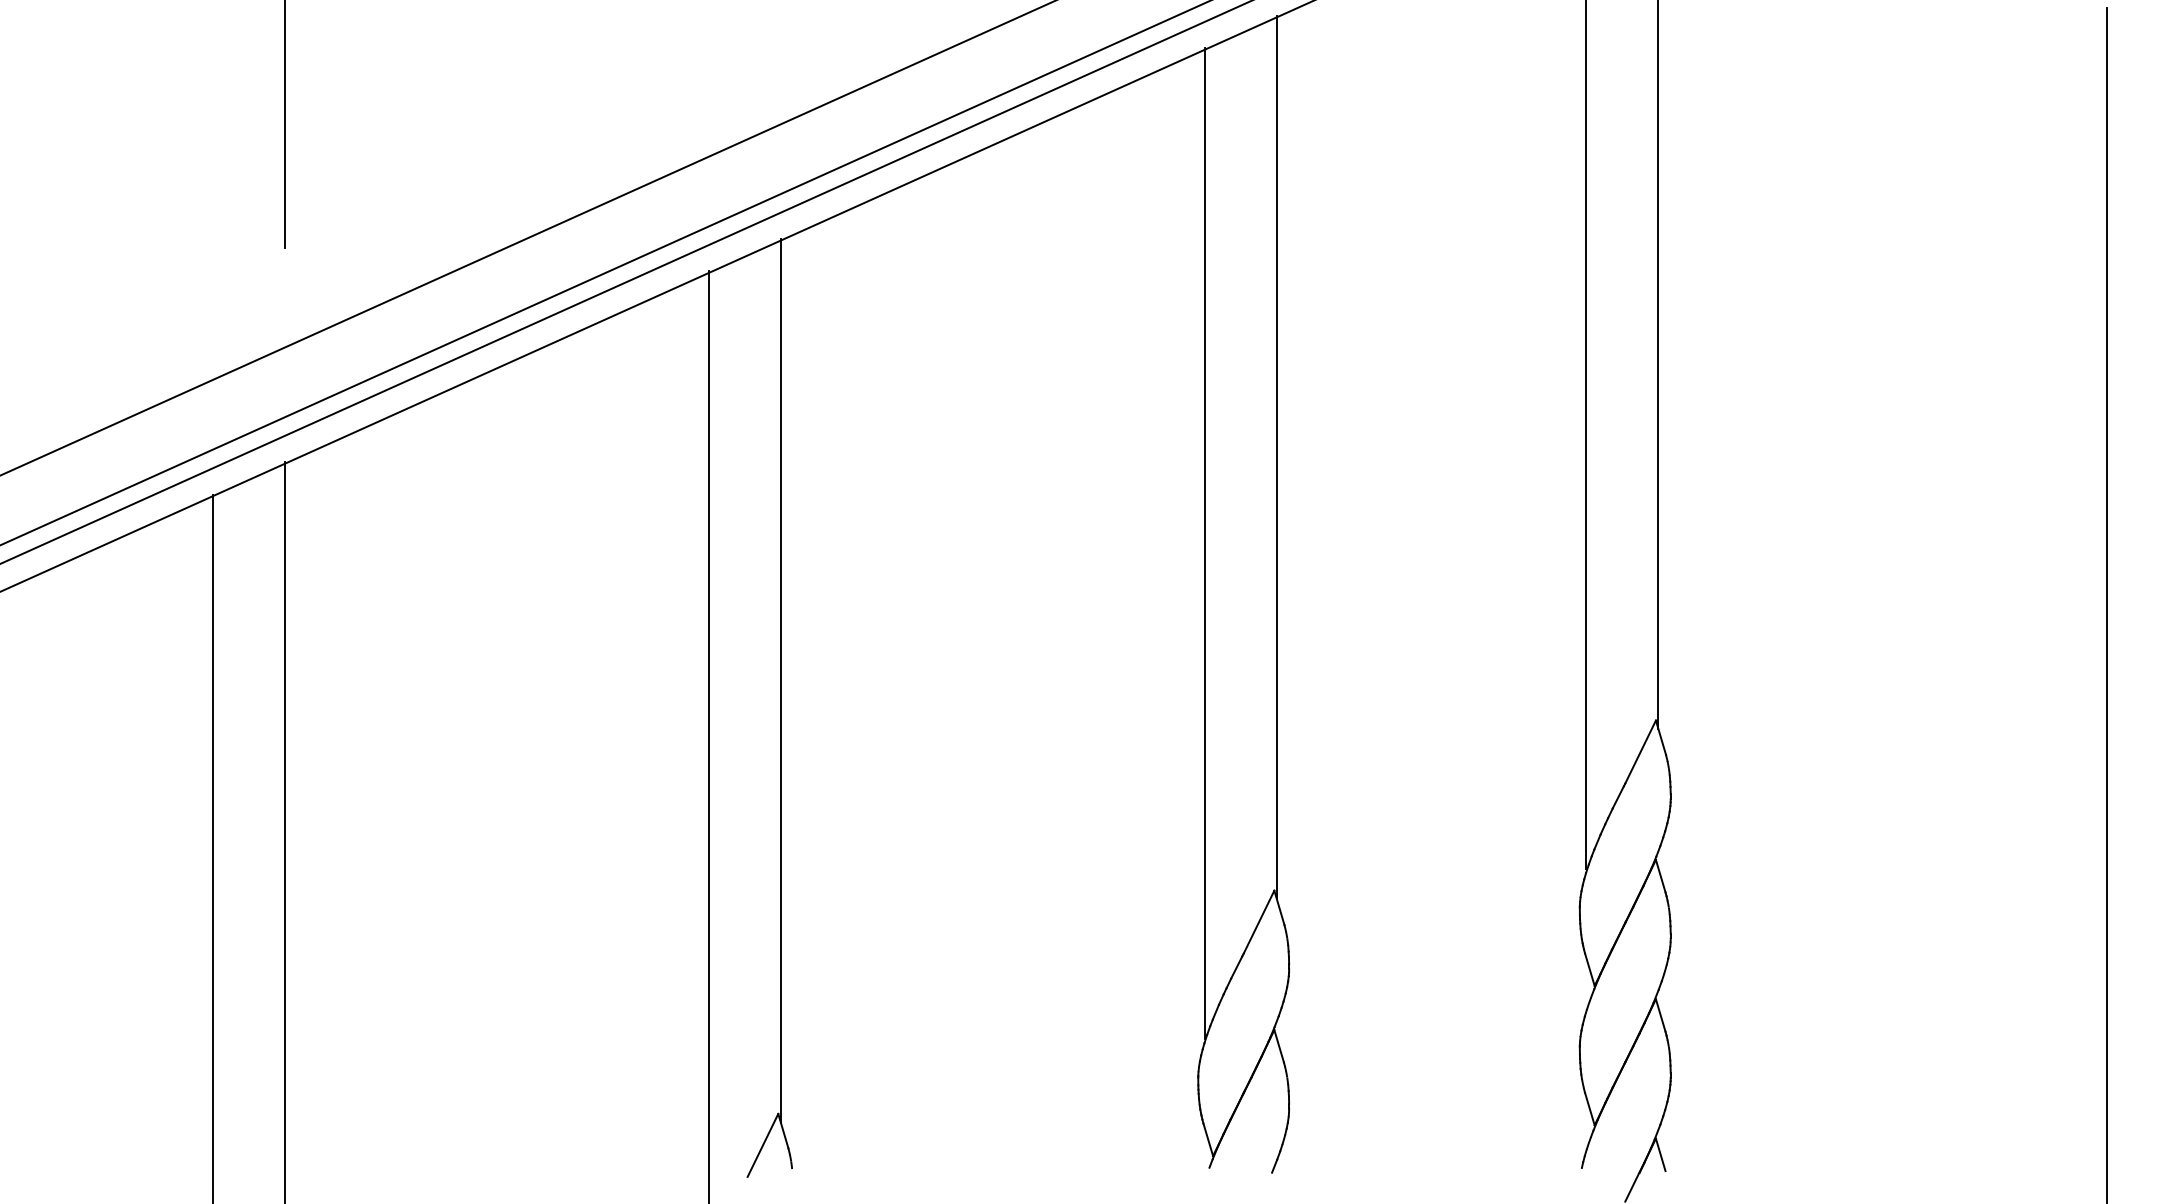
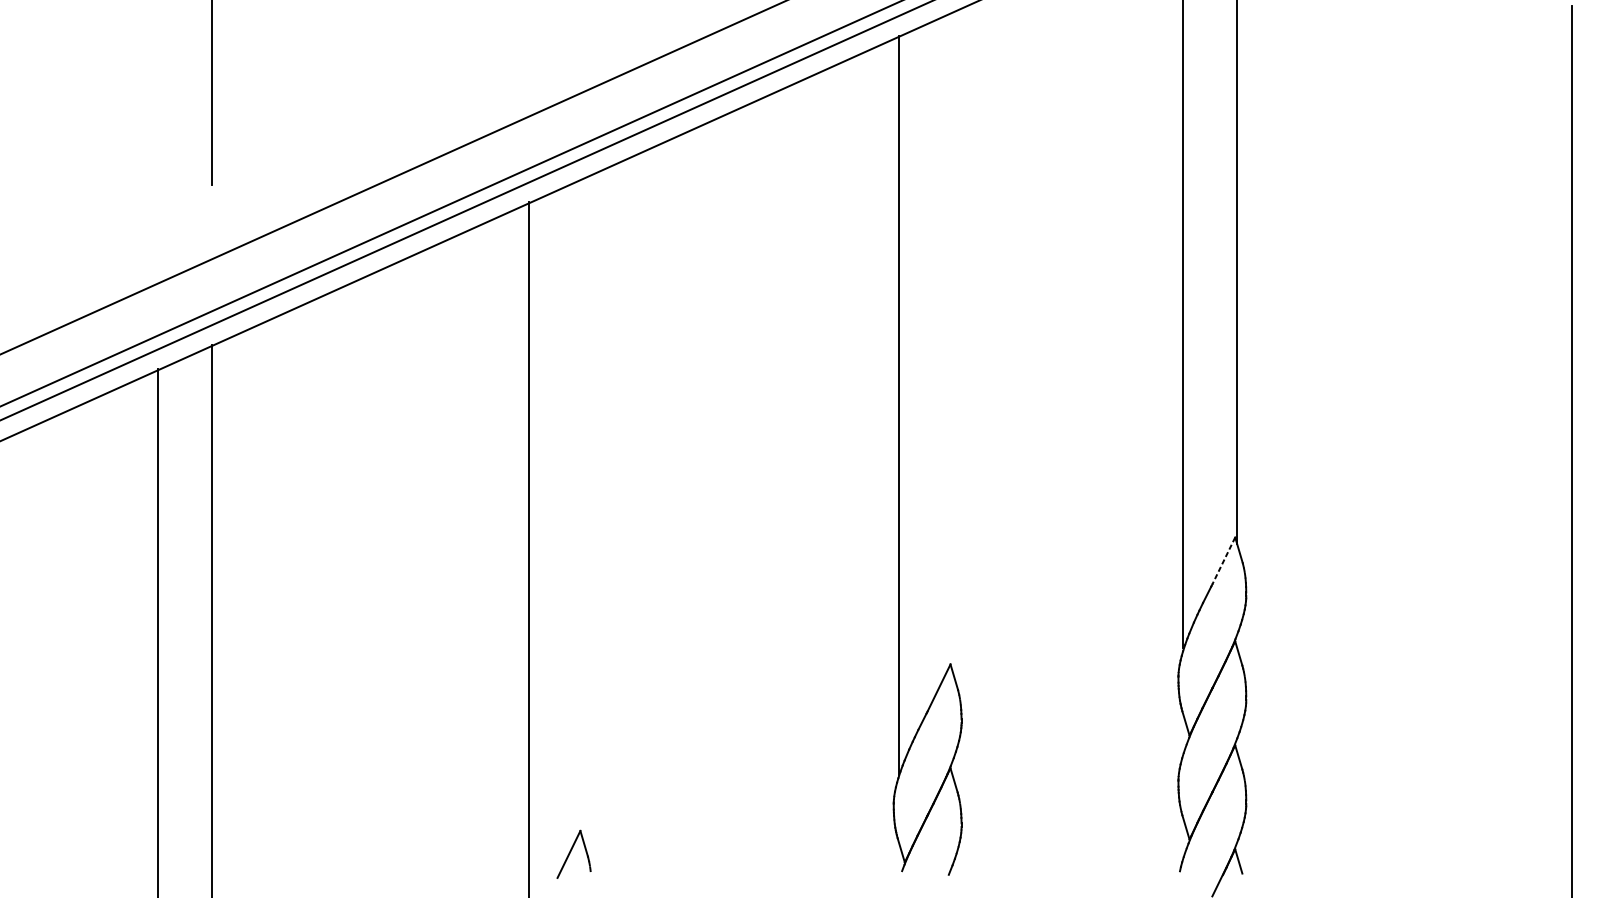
line: (1276, 457) -> (952, 341), removed
line: (780, 680) -> (582, 507), removed
line: (1640, 752) -> (1223, 561), solid -> dashed

